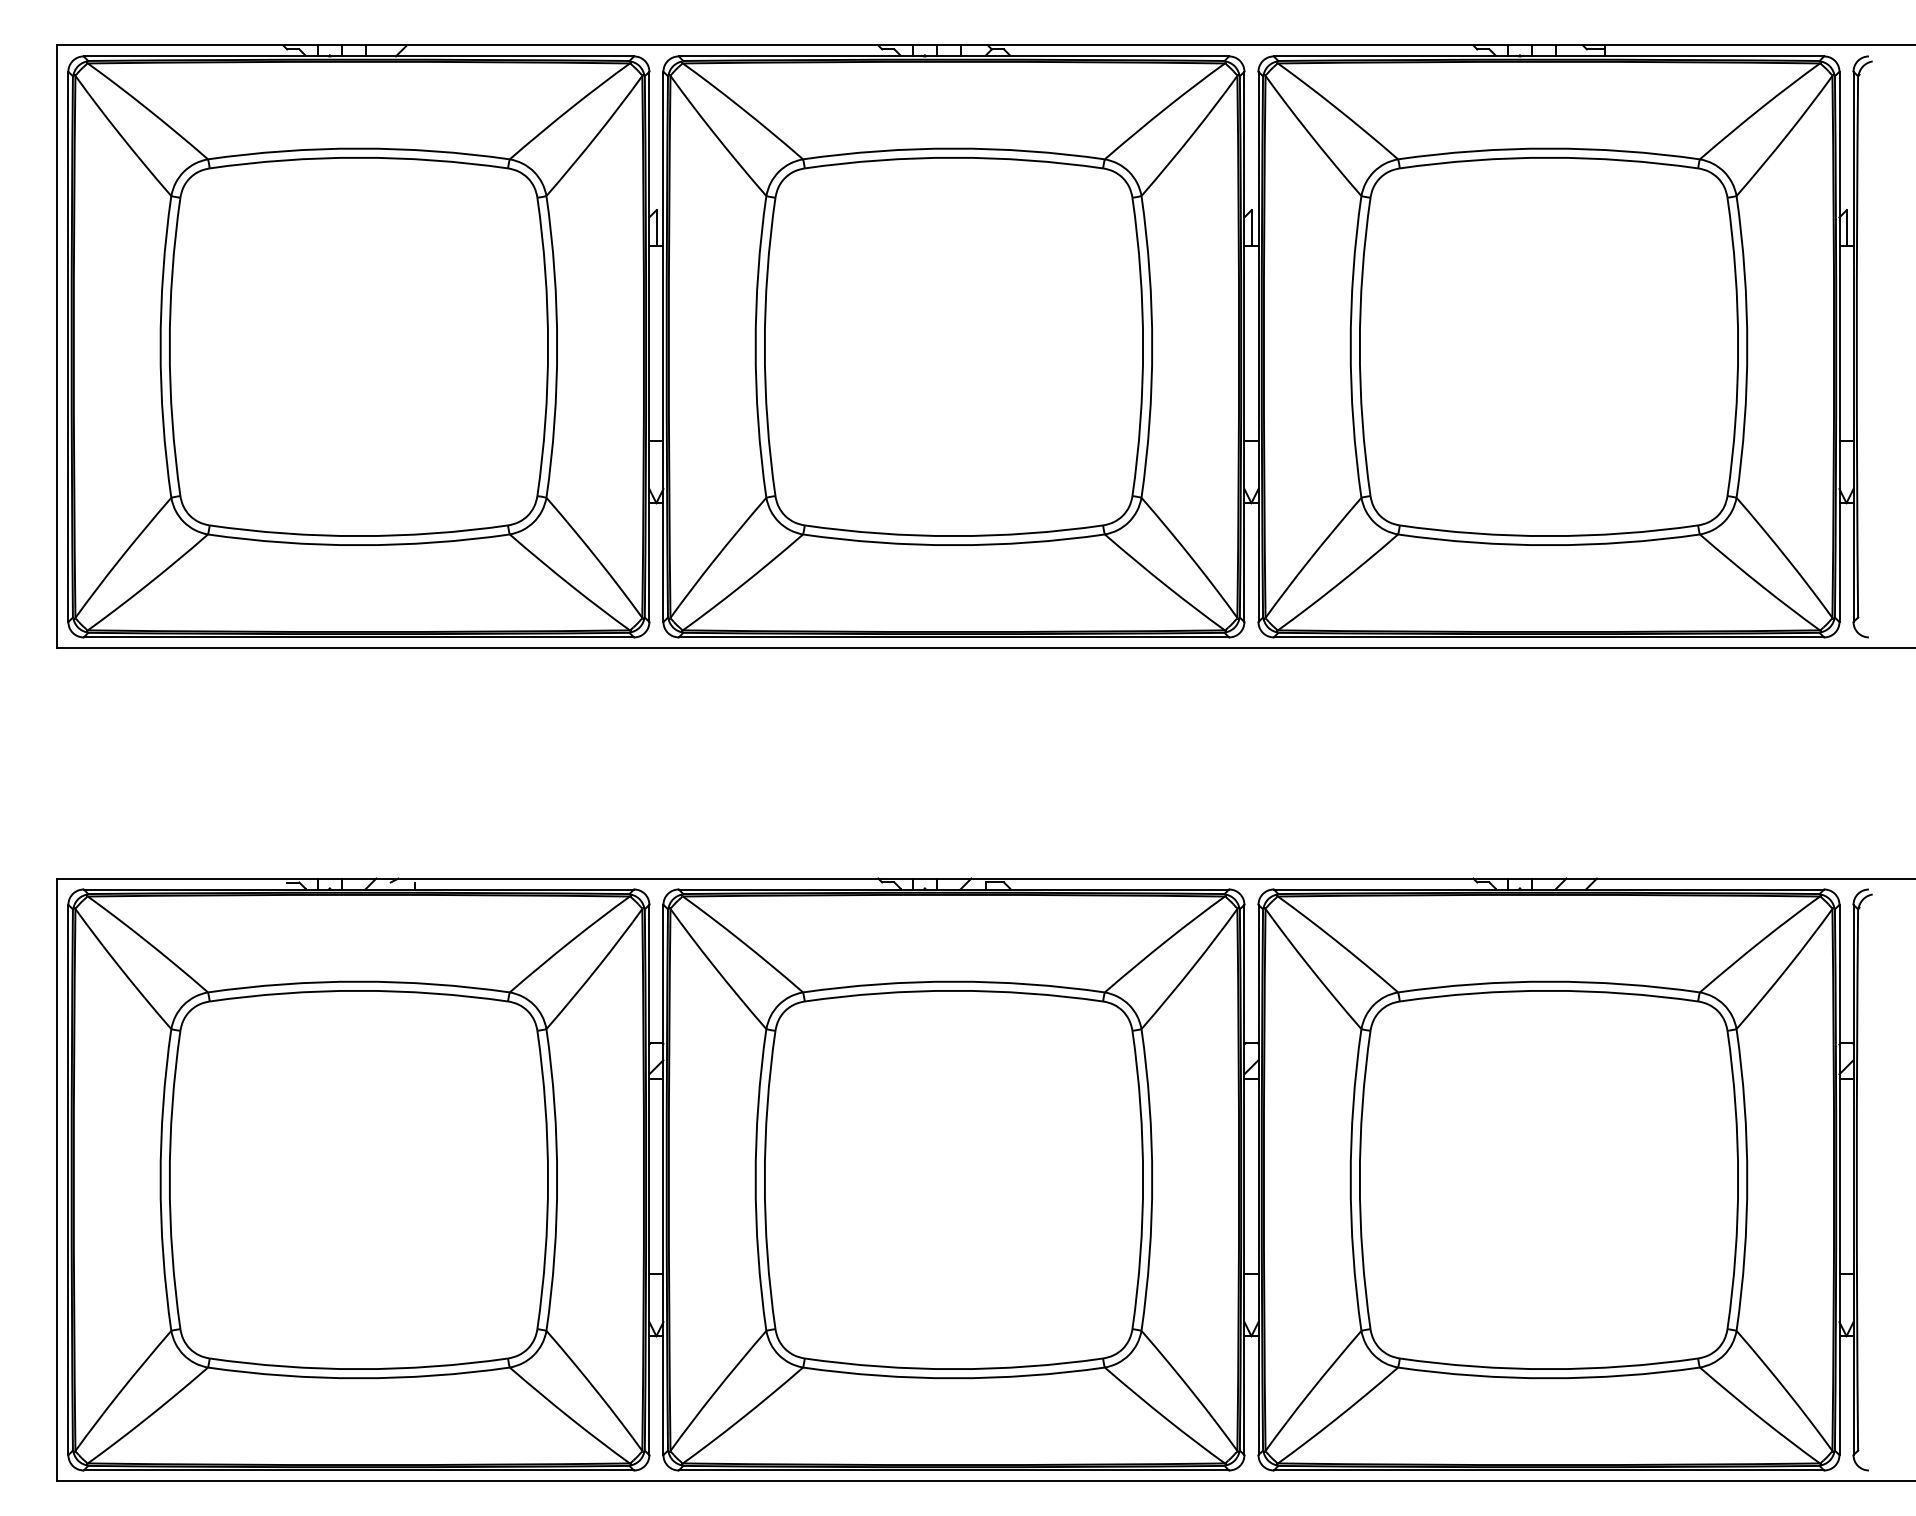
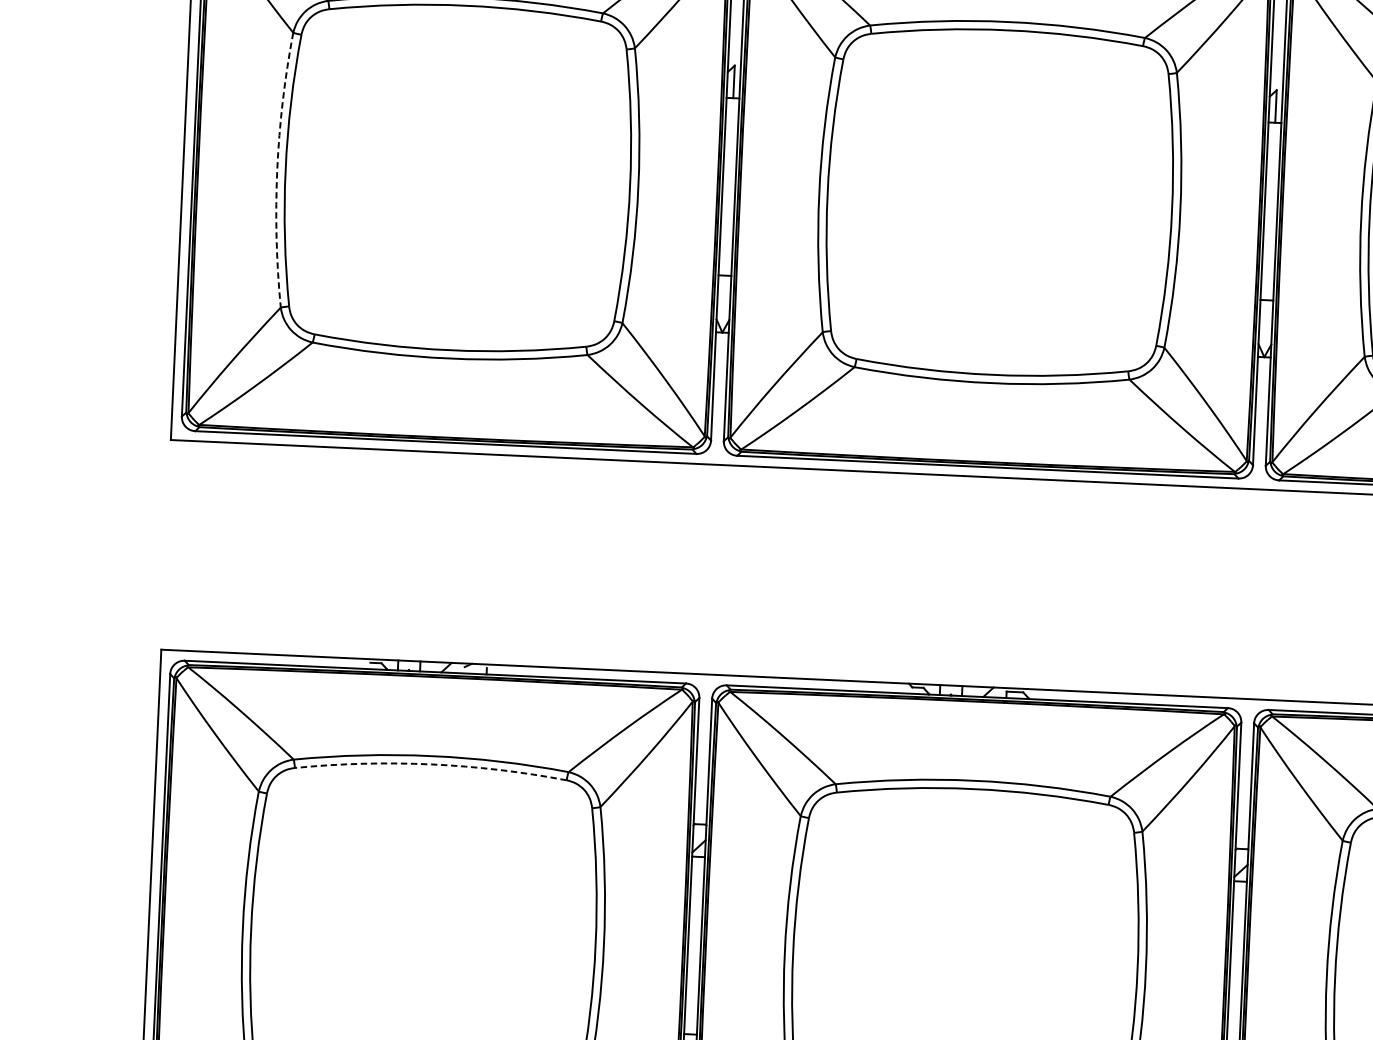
arc: (160, 346) -> (277, 169), solid -> dashed
arc: (358, 990) -> (430, 764), solid -> dashed

